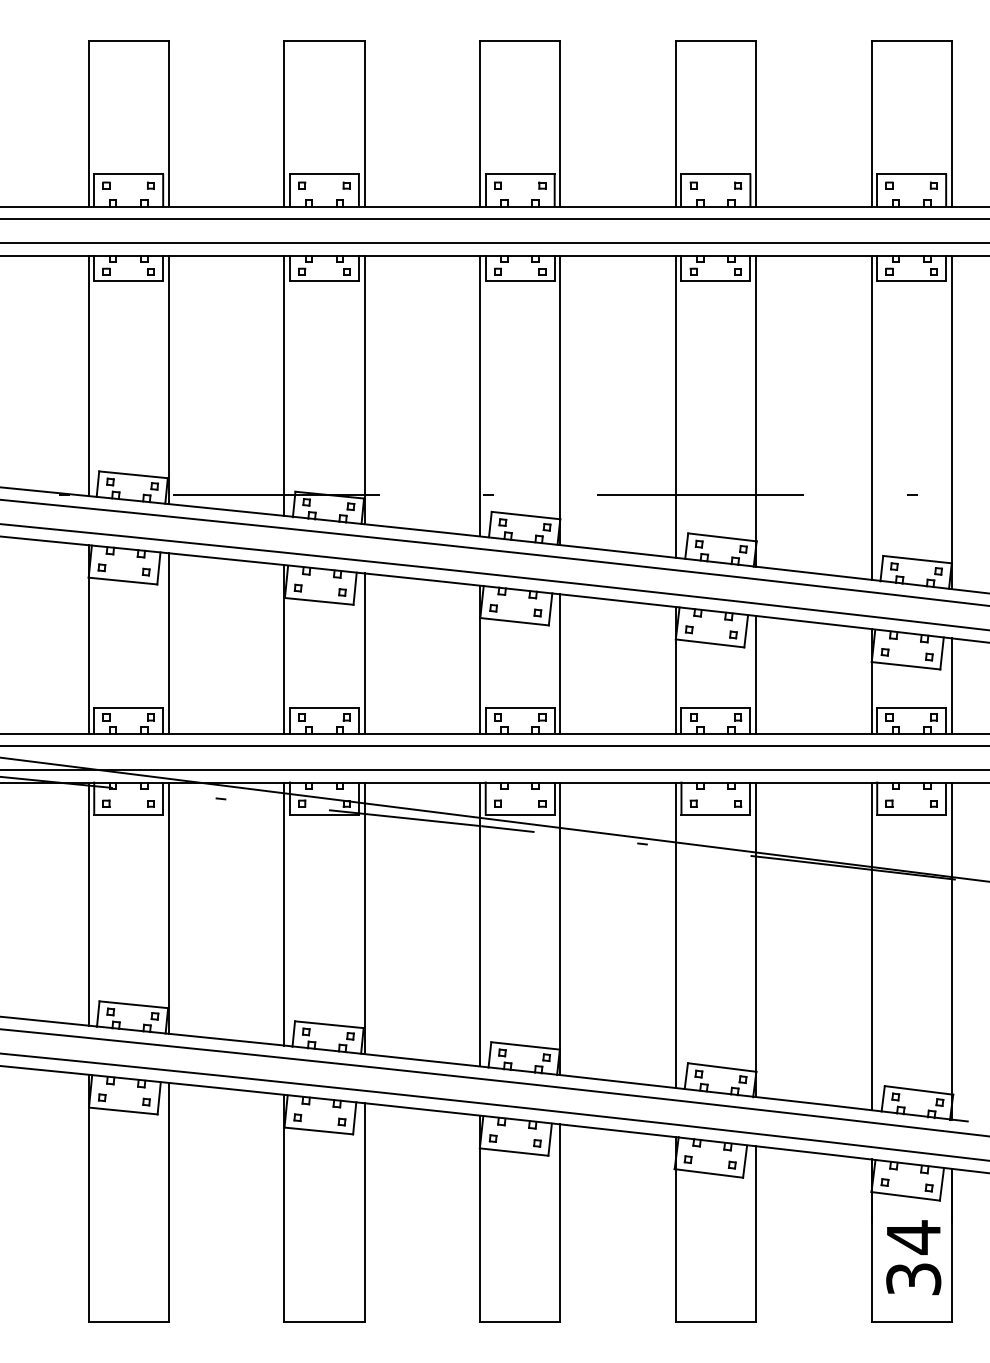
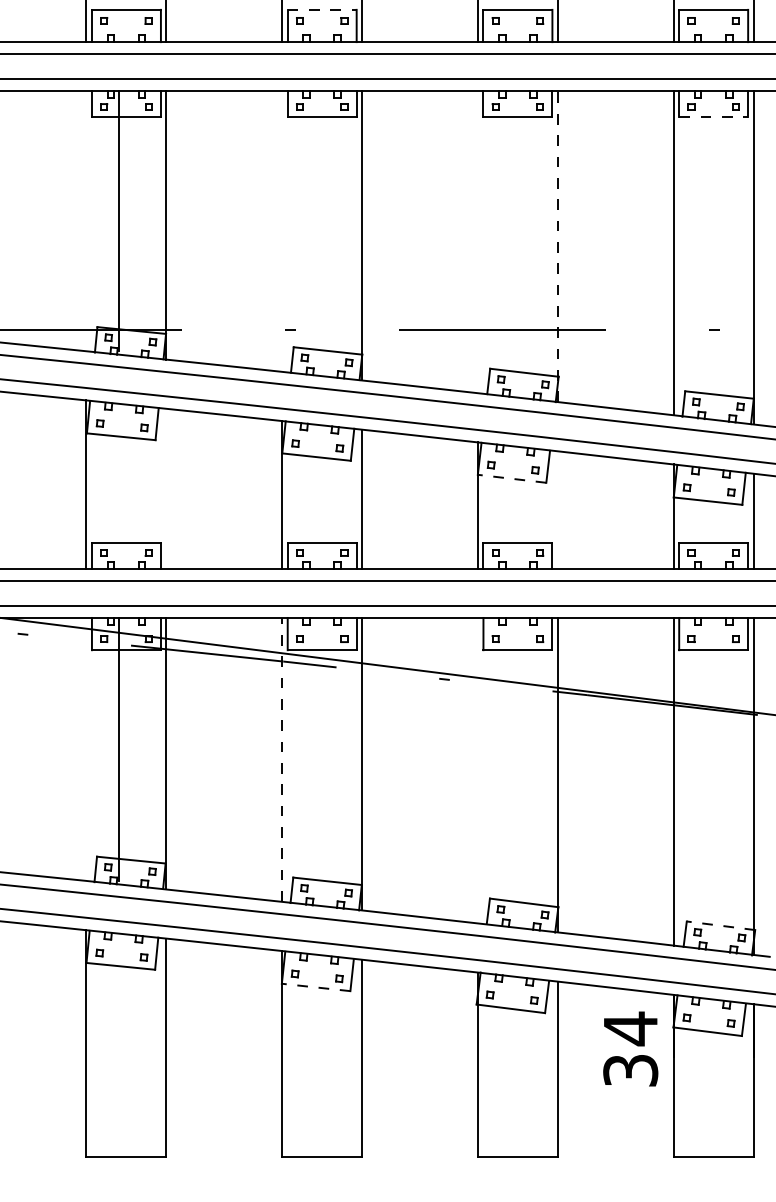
line: (520, 174) -> (322, 9), solid -> dashed
line: (912, 281) -> (714, 116), solid -> dashed
line: (284, 385) -> (119, 220), moved
line: (480, 395) -> (282, 230), removed
line: (675, 406) -> (477, 241), removed
line: (755, 411) -> (557, 246), solid -> dashed
line: (709, 643) -> (511, 478), solid -> dashed
line: (364, 653) -> (166, 488), removed
line: (755, 674) -> (557, 509), removed
line: (284, 913) -> (119, 748), moved
line: (480, 924) -> (282, 759), solid -> dashed
line: (675, 934) -> (477, 769), removed
line: (918, 1090) -> (720, 925), solid -> dashed
line: (513, 1152) -> (315, 987), solid -> dashed
text: (913, 1257) -> (630, 1048), moved

